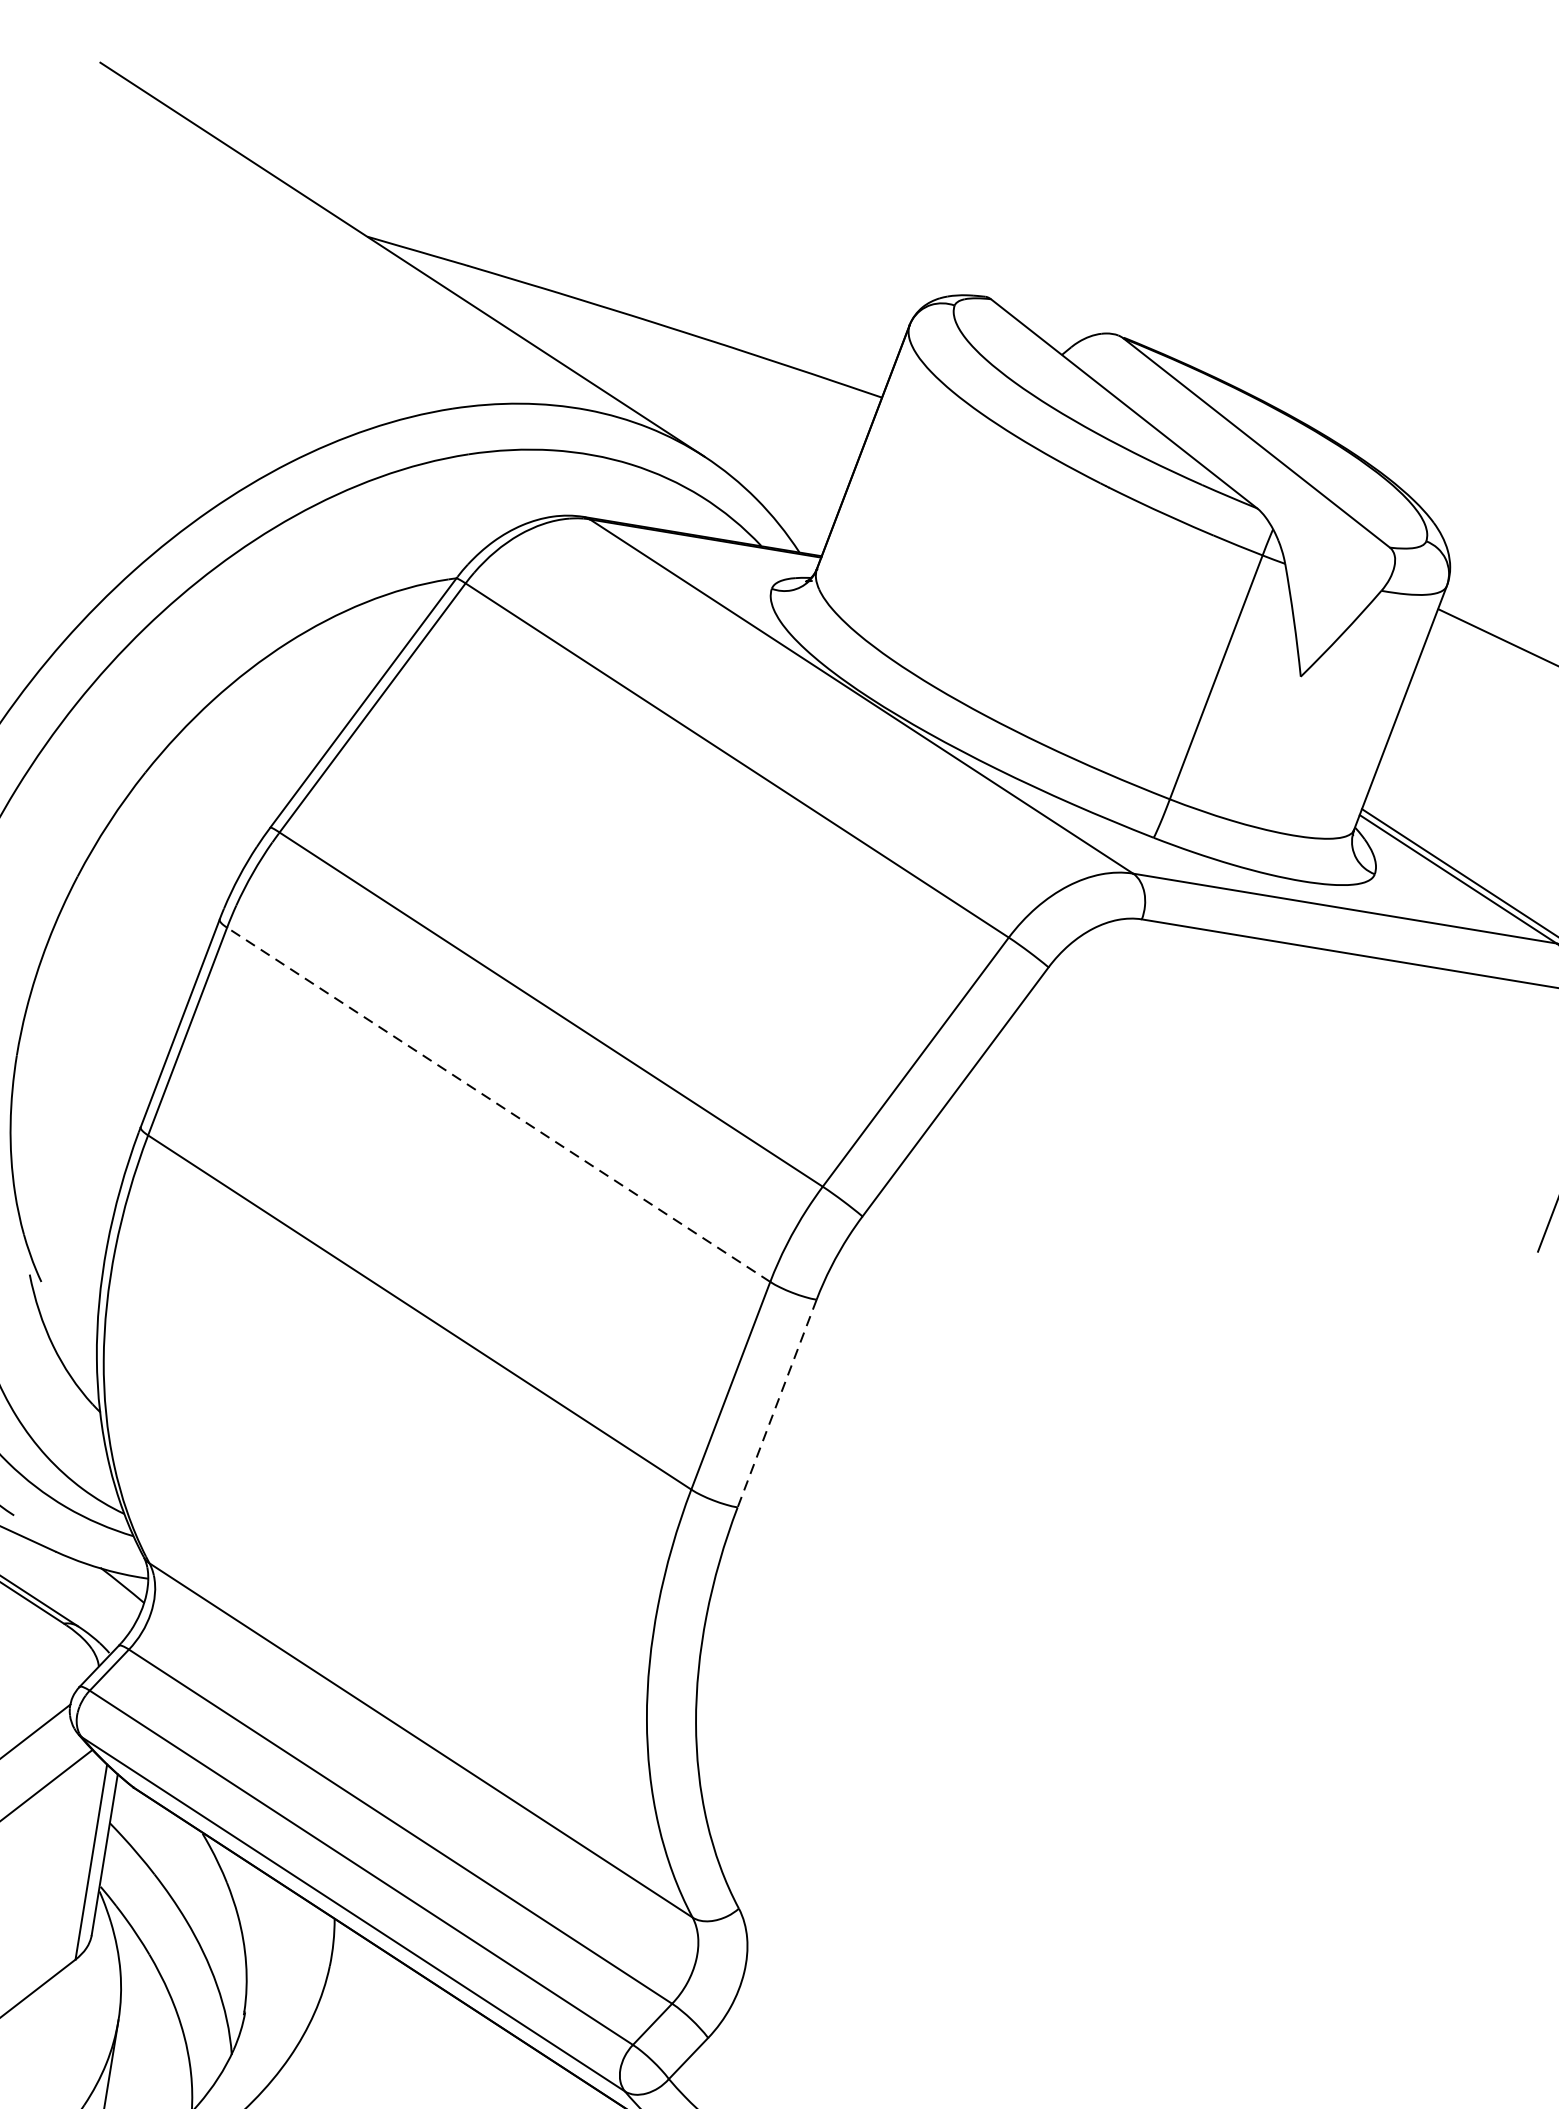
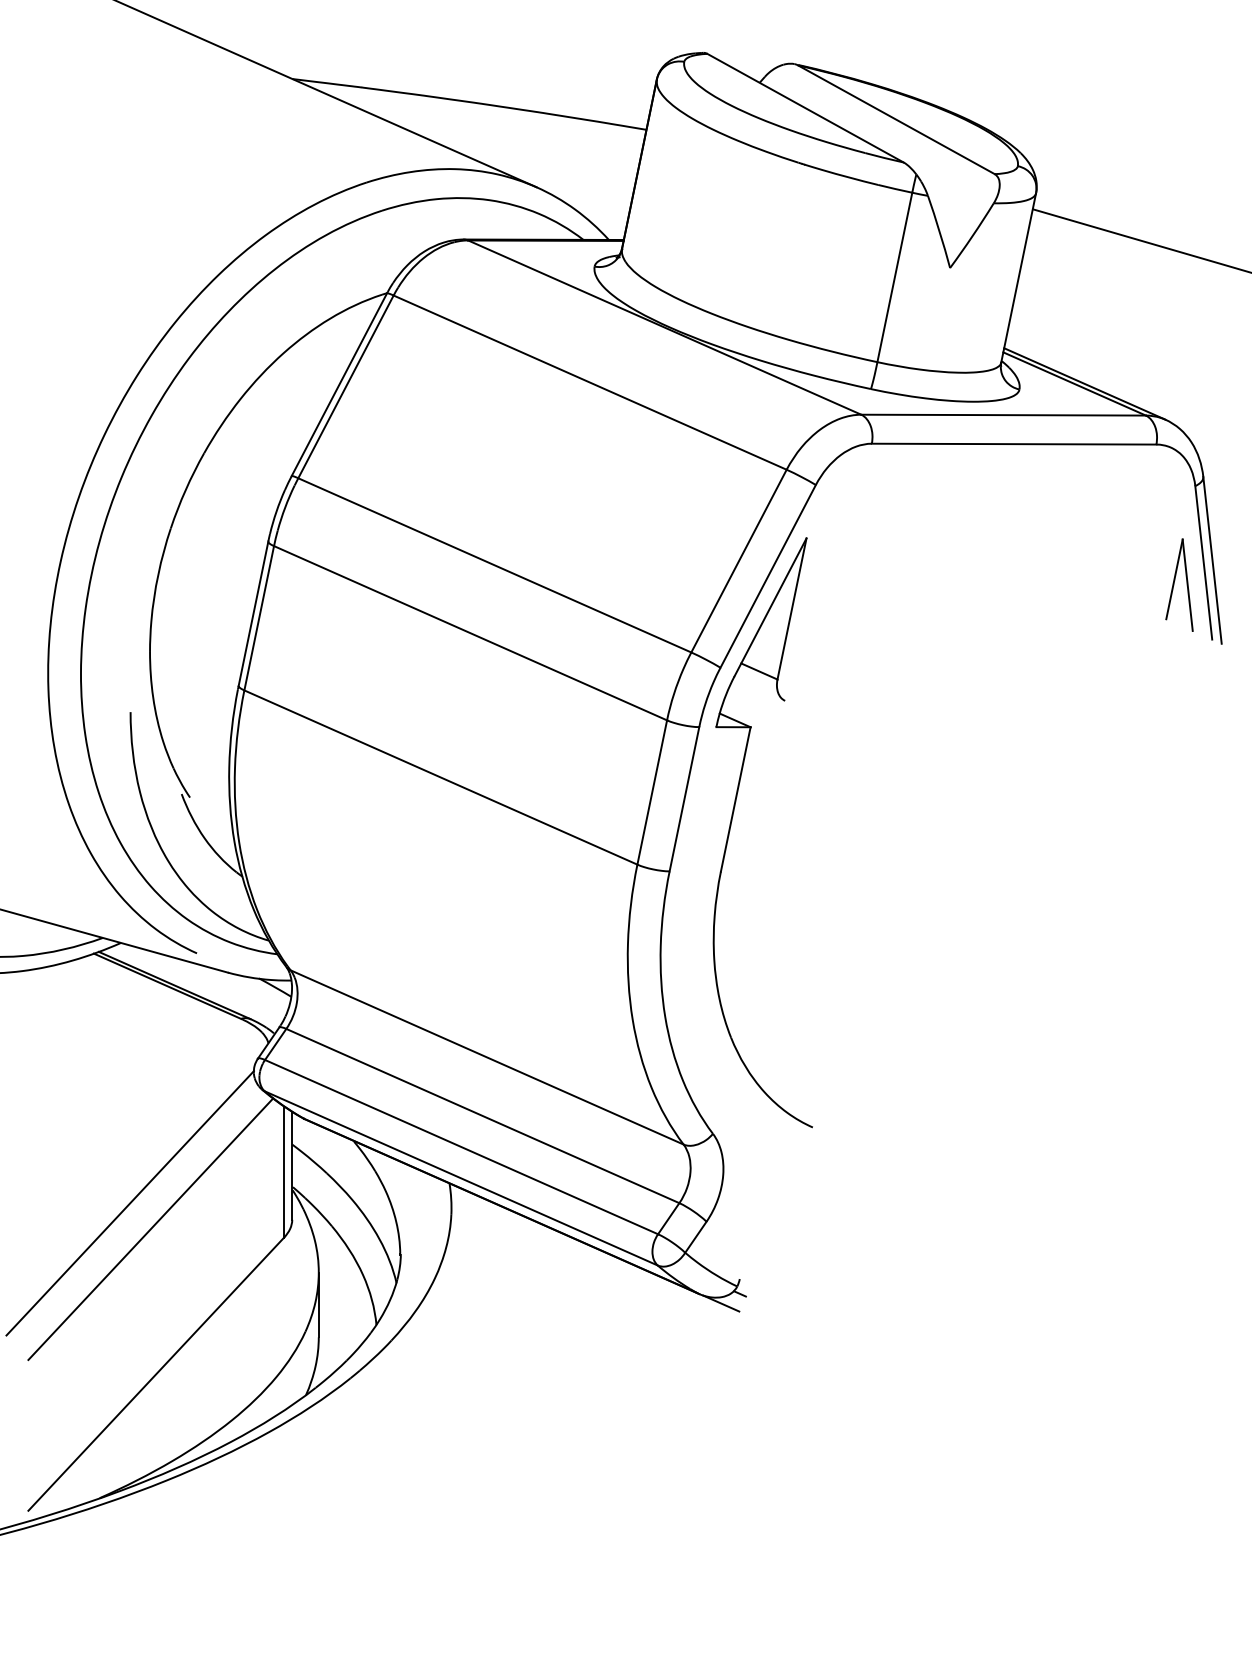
line: (498, 1105) -> (470, 633), dashed -> solid
line: (777, 1403) -> (684, 799), dashed -> solid
part: (840, 1455) -> (731, 826), added

